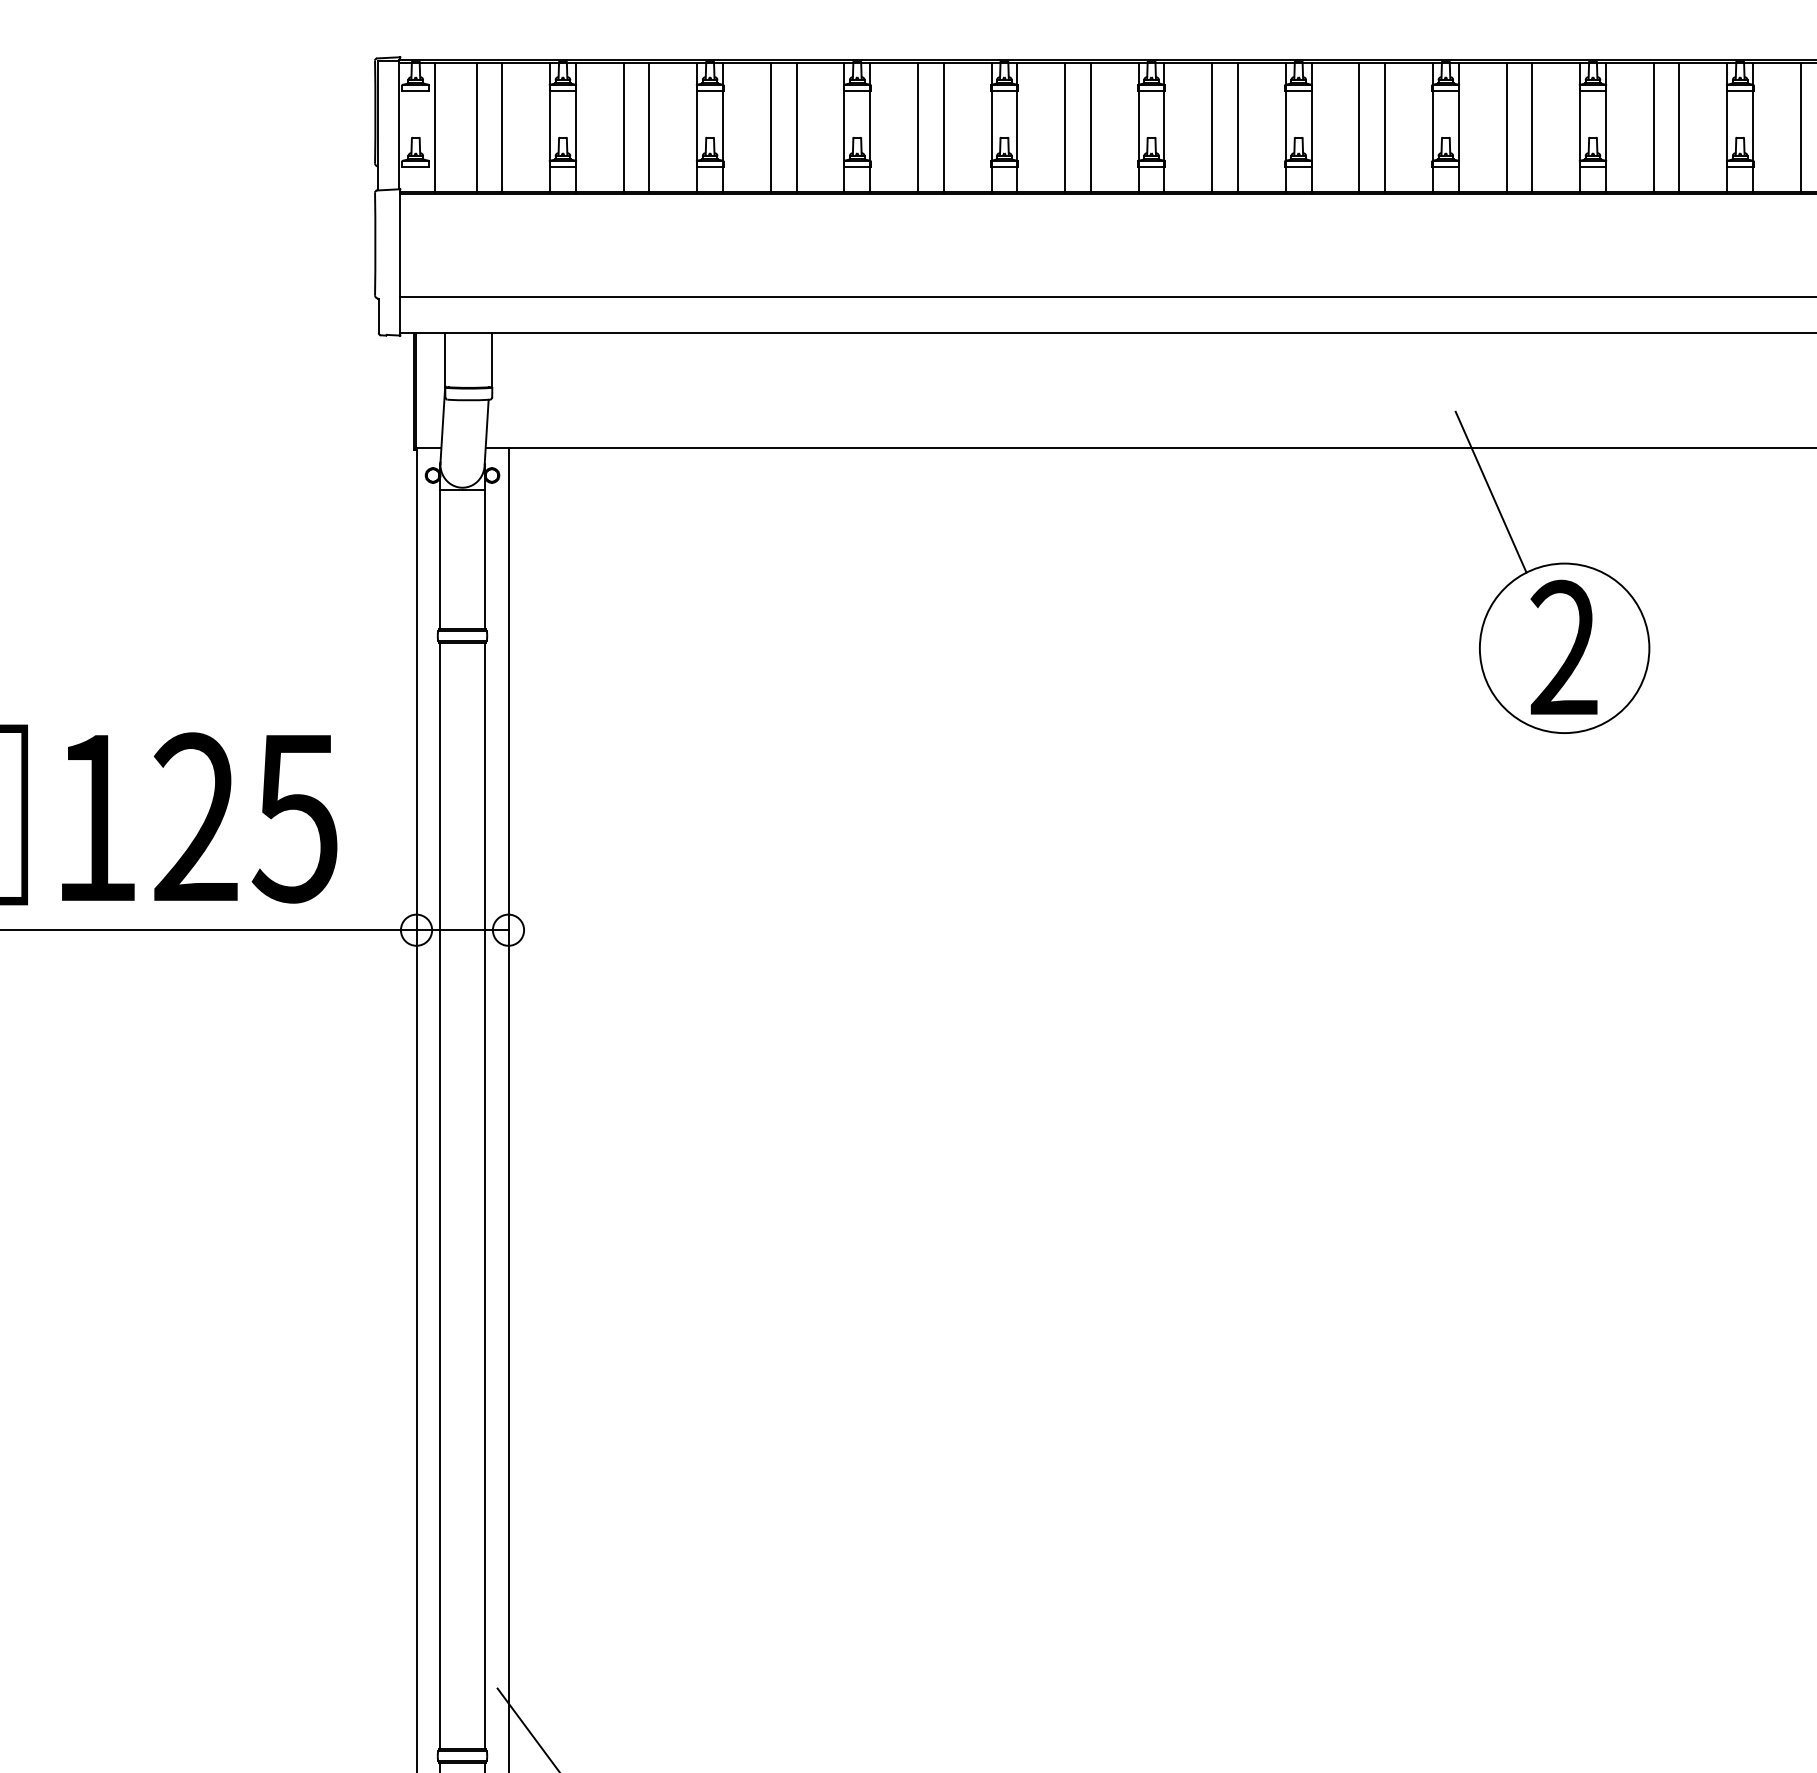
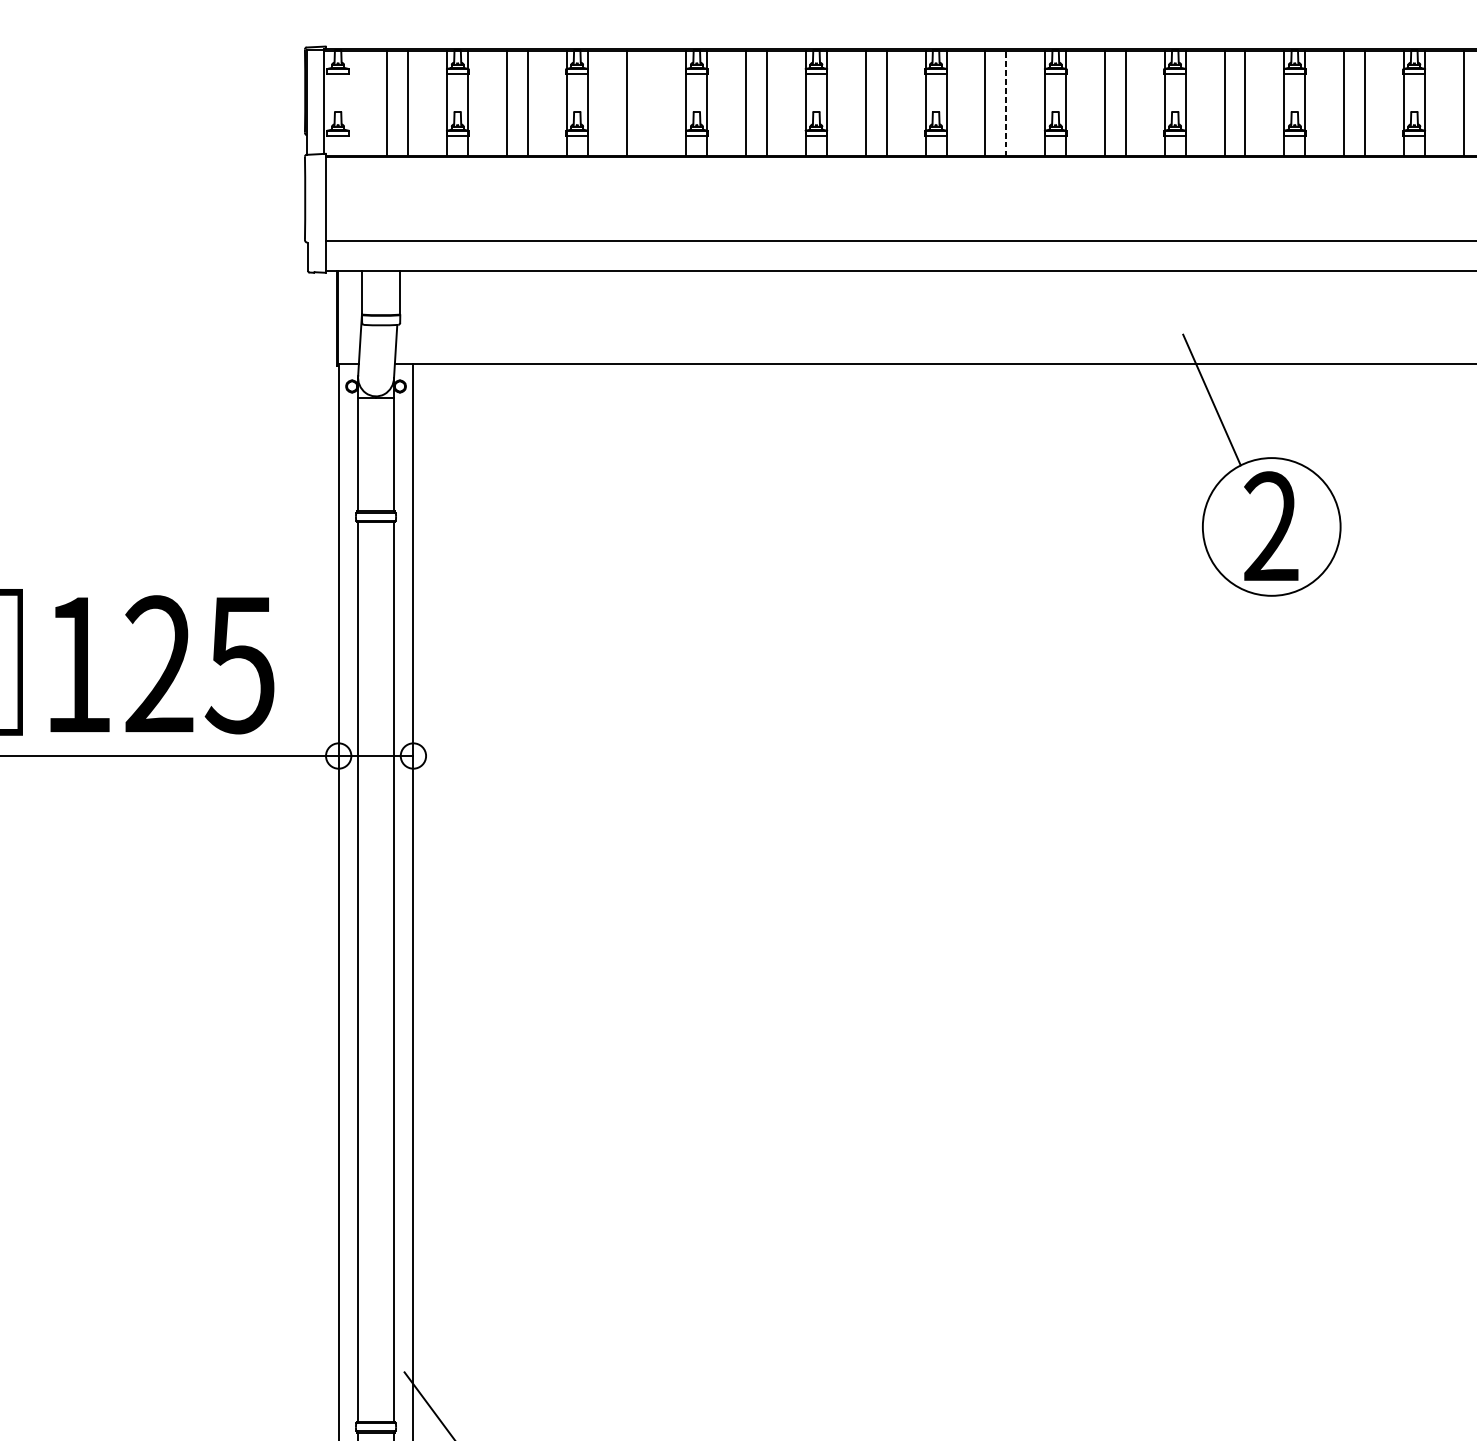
line: (435, 127) -> (354, 103), removed
line: (796, 127) -> (647, 103), removed
line: (1238, 127) -> (1006, 103), solid -> dashed

